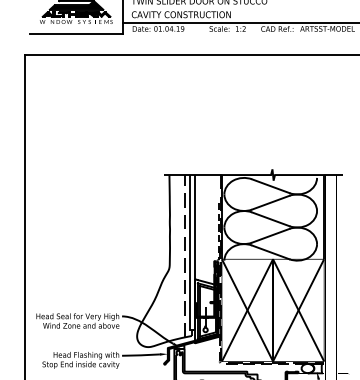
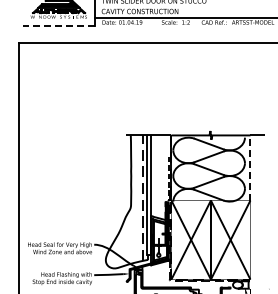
line: (77, 34) -> (59, 26), solid -> dashed
line: (324, 216) -> (250, 167), solid -> dashed

